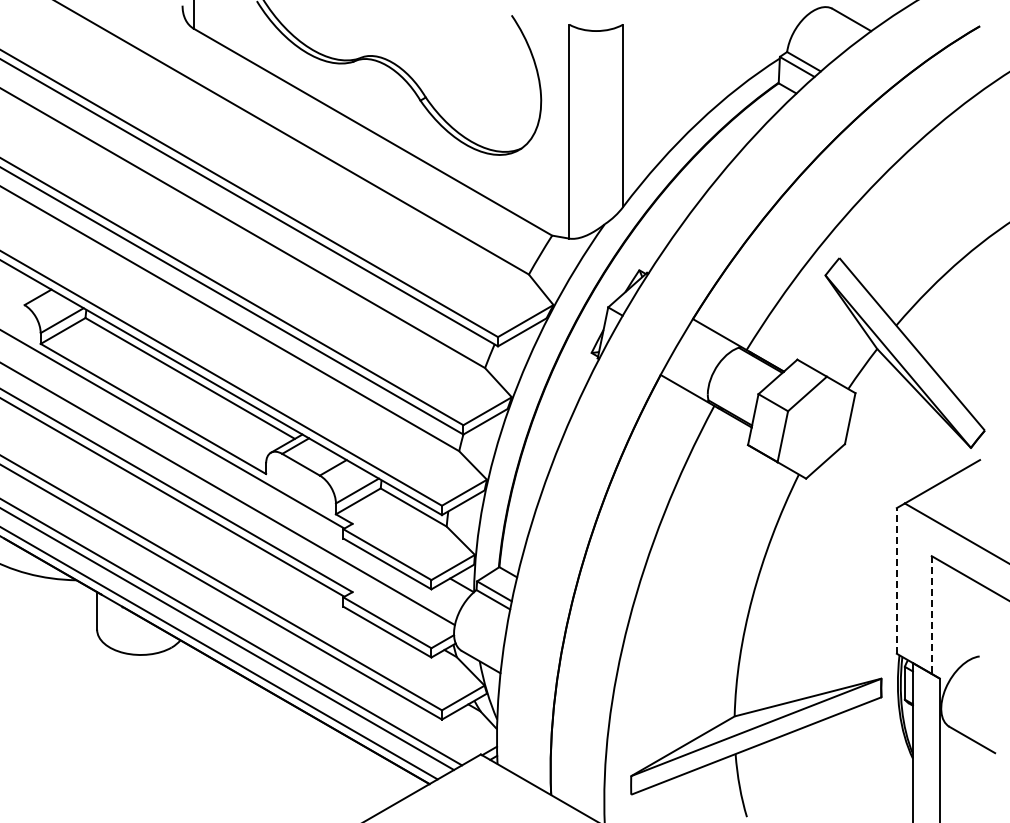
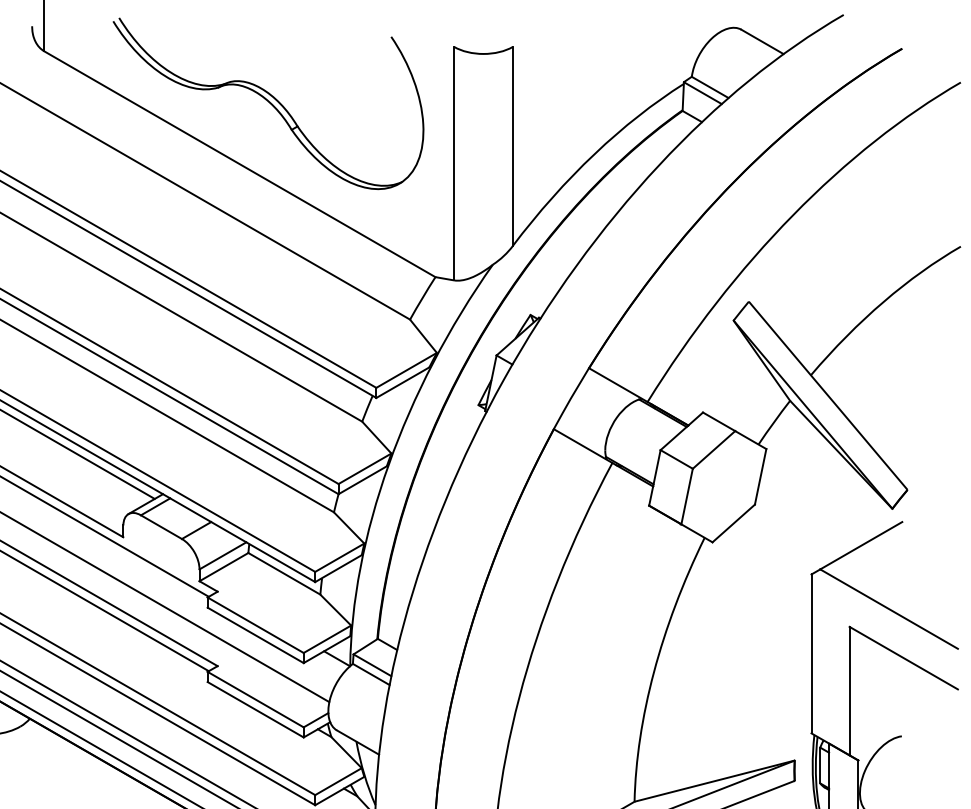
line: (896, 580) -> (811, 653), dashed -> solid
line: (931, 615) -> (849, 691), dashed -> solid

